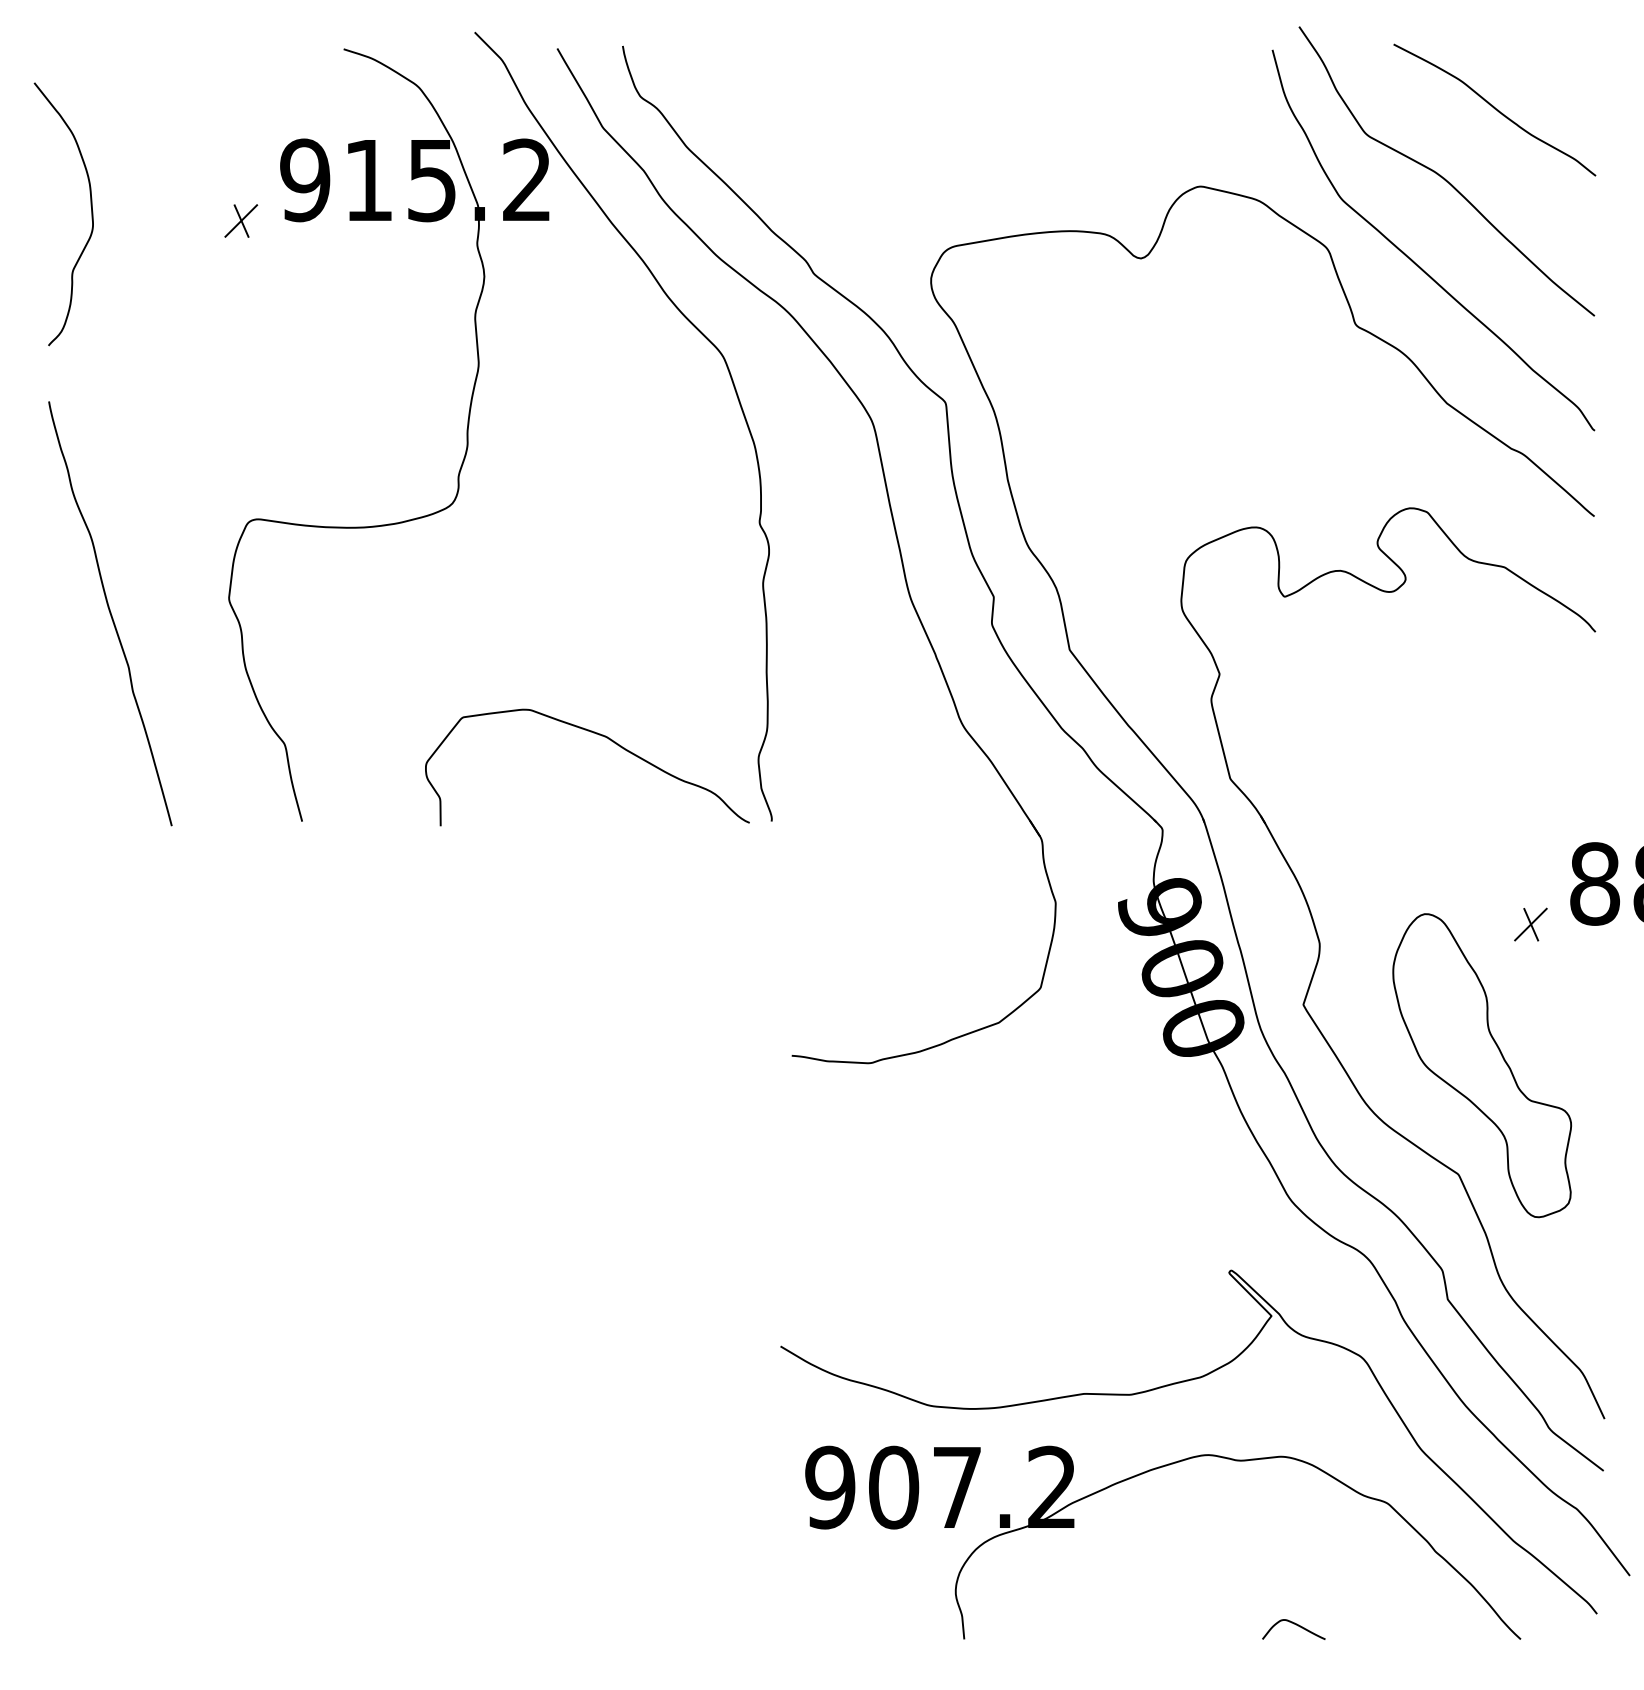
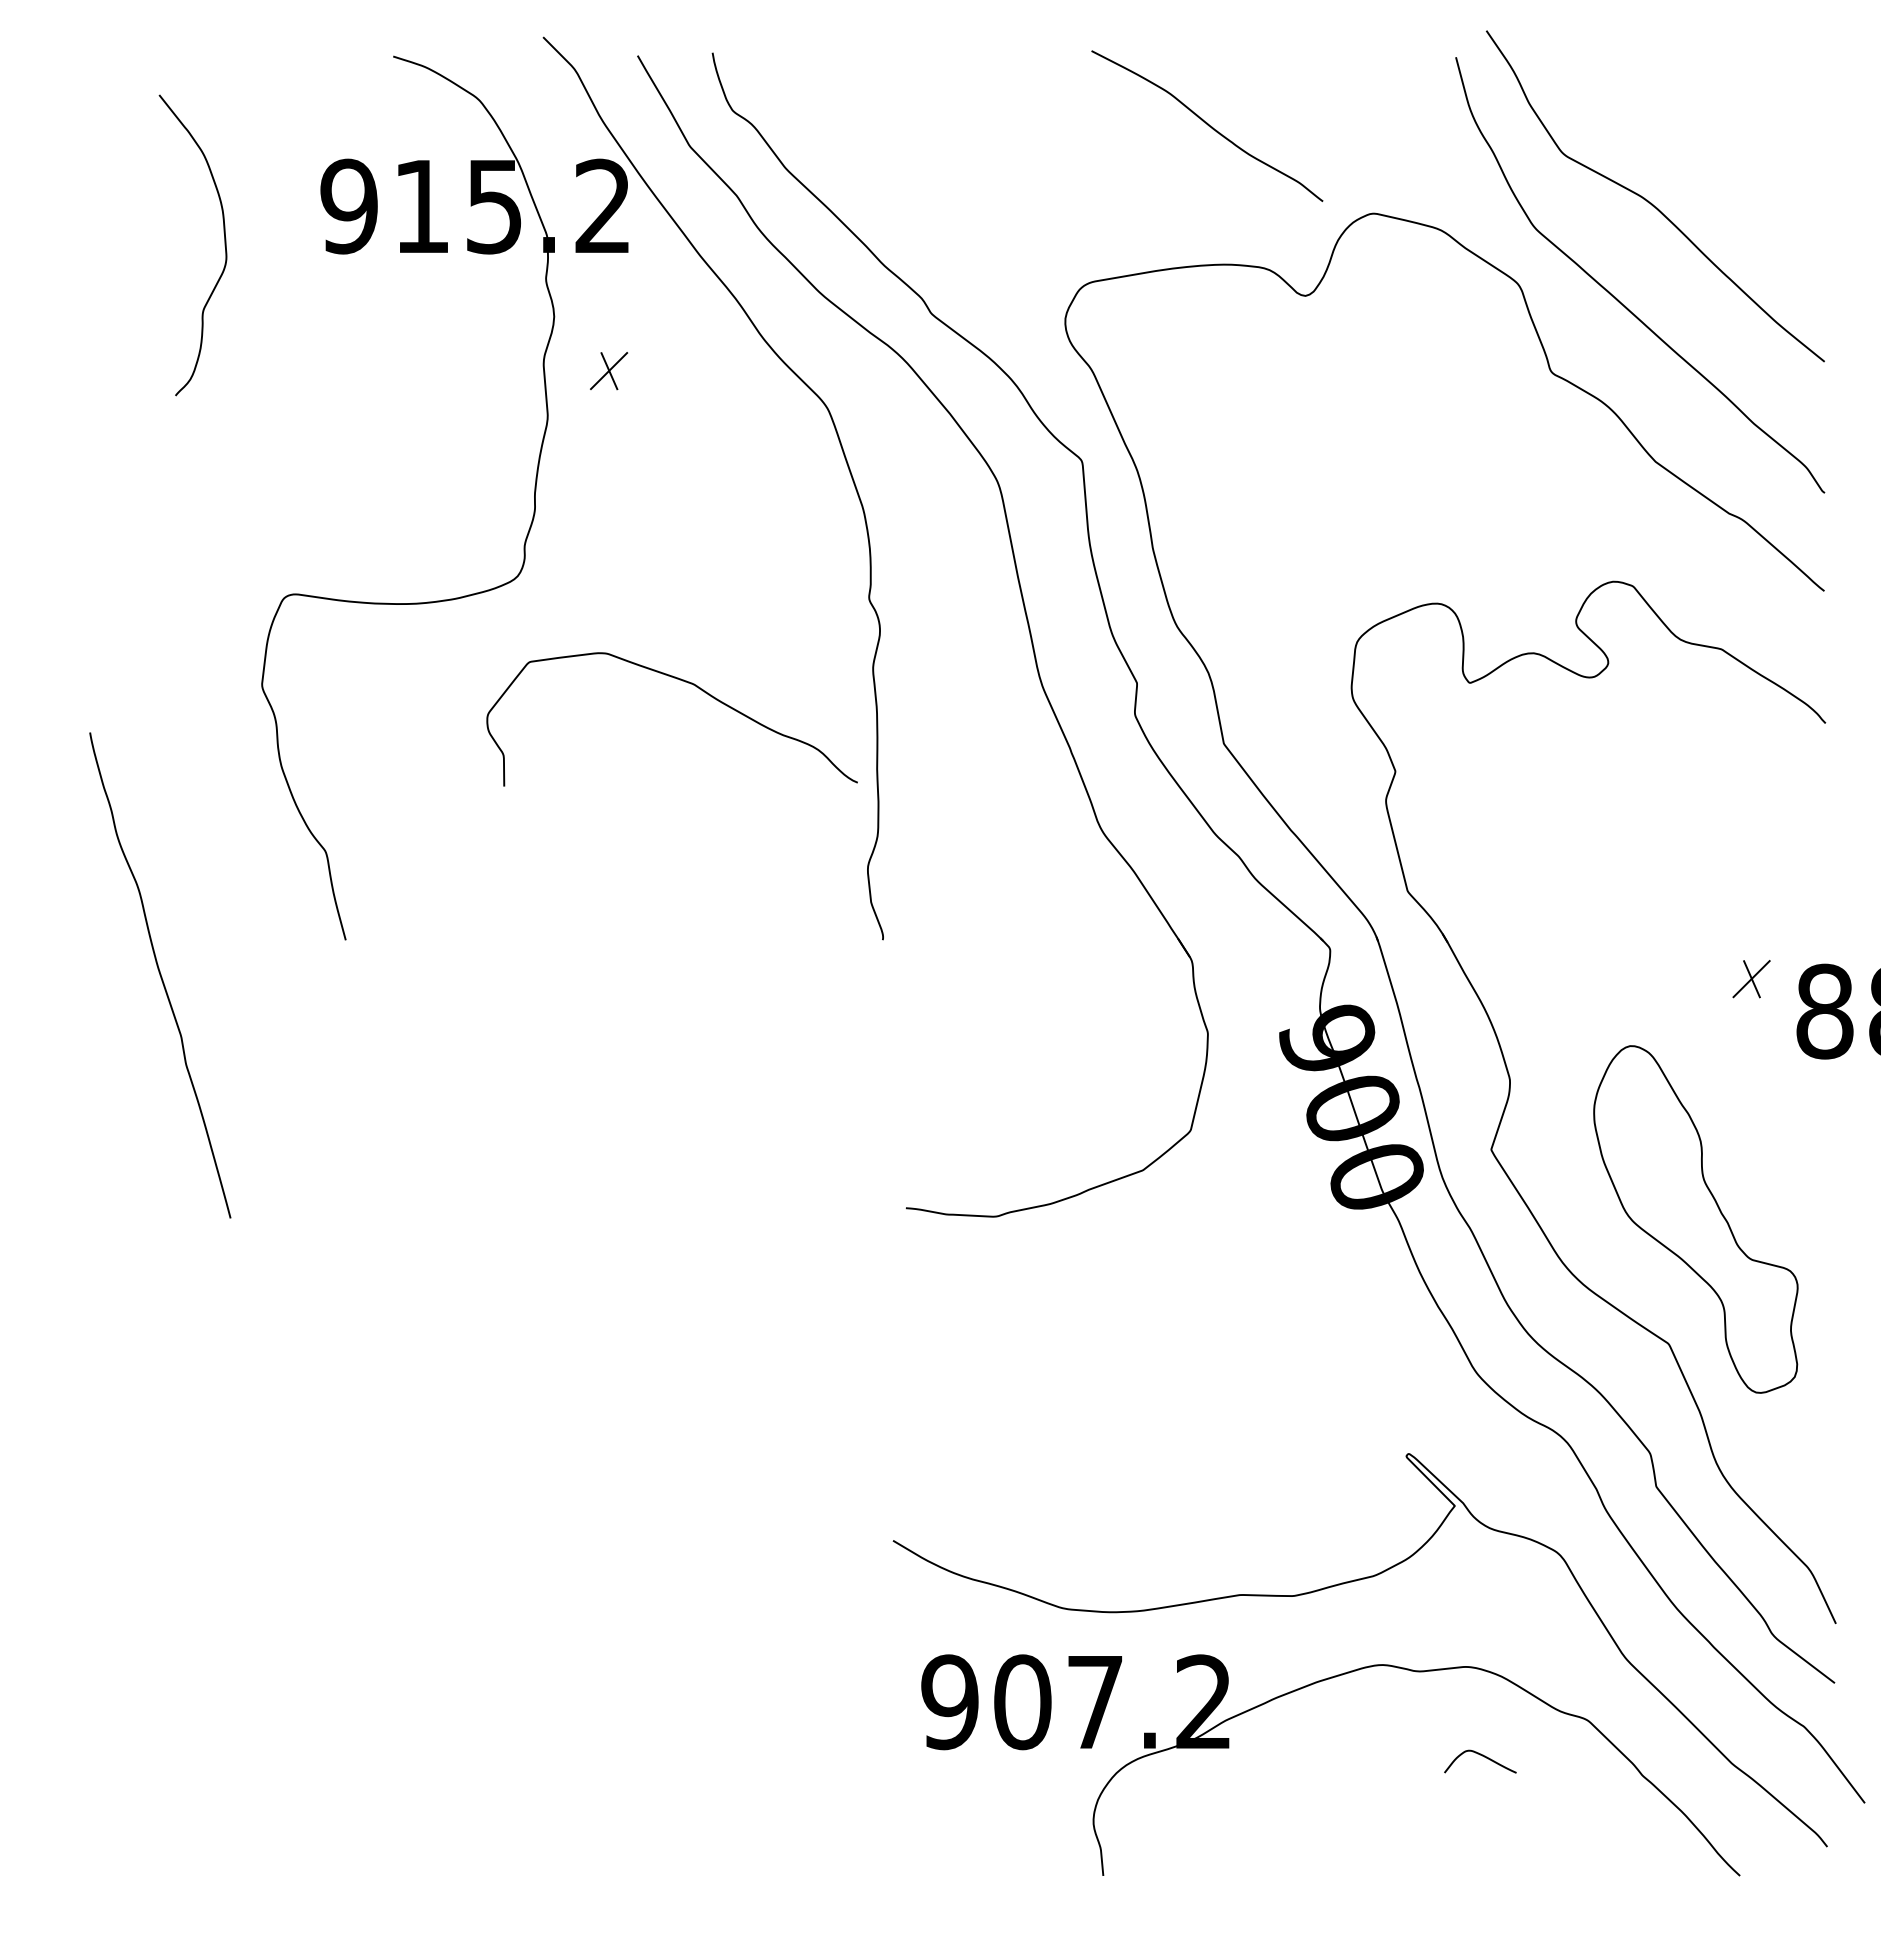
curve: (1494, 109) -> (1207, 125), moved
curve: (91, 214) -> (224, 245), moved
part: (240, 221) -> (608, 371), moved
curve: (110, 613) -> (160, 975), moved
curve: (596, 734) -> (682, 681), moved
part: (1530, 924) -> (1751, 979), moved
curve: (1295, 1625) -> (1482, 1756), moved

